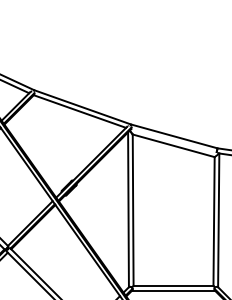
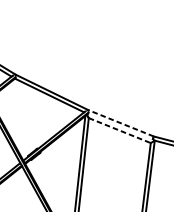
line: (174, 136) -> (121, 123), solid -> dashed
line: (174, 145) -> (120, 130), solid -> dashed

